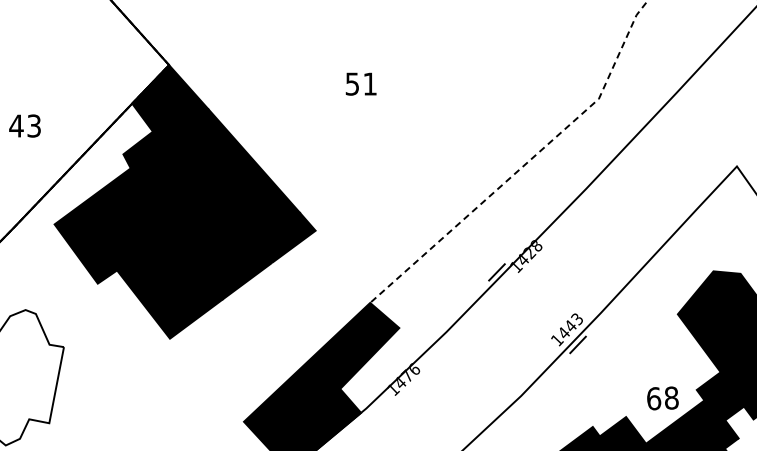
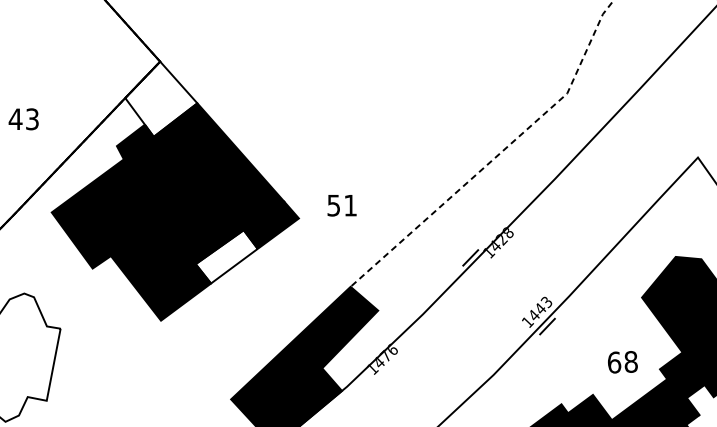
text: (360, 84) -> (341, 205), moved
fill: (170, 104) -> (161, 98), removed
fill: (239, 270) -> (226, 256), removed
text: (662, 398) -> (622, 362), moved

